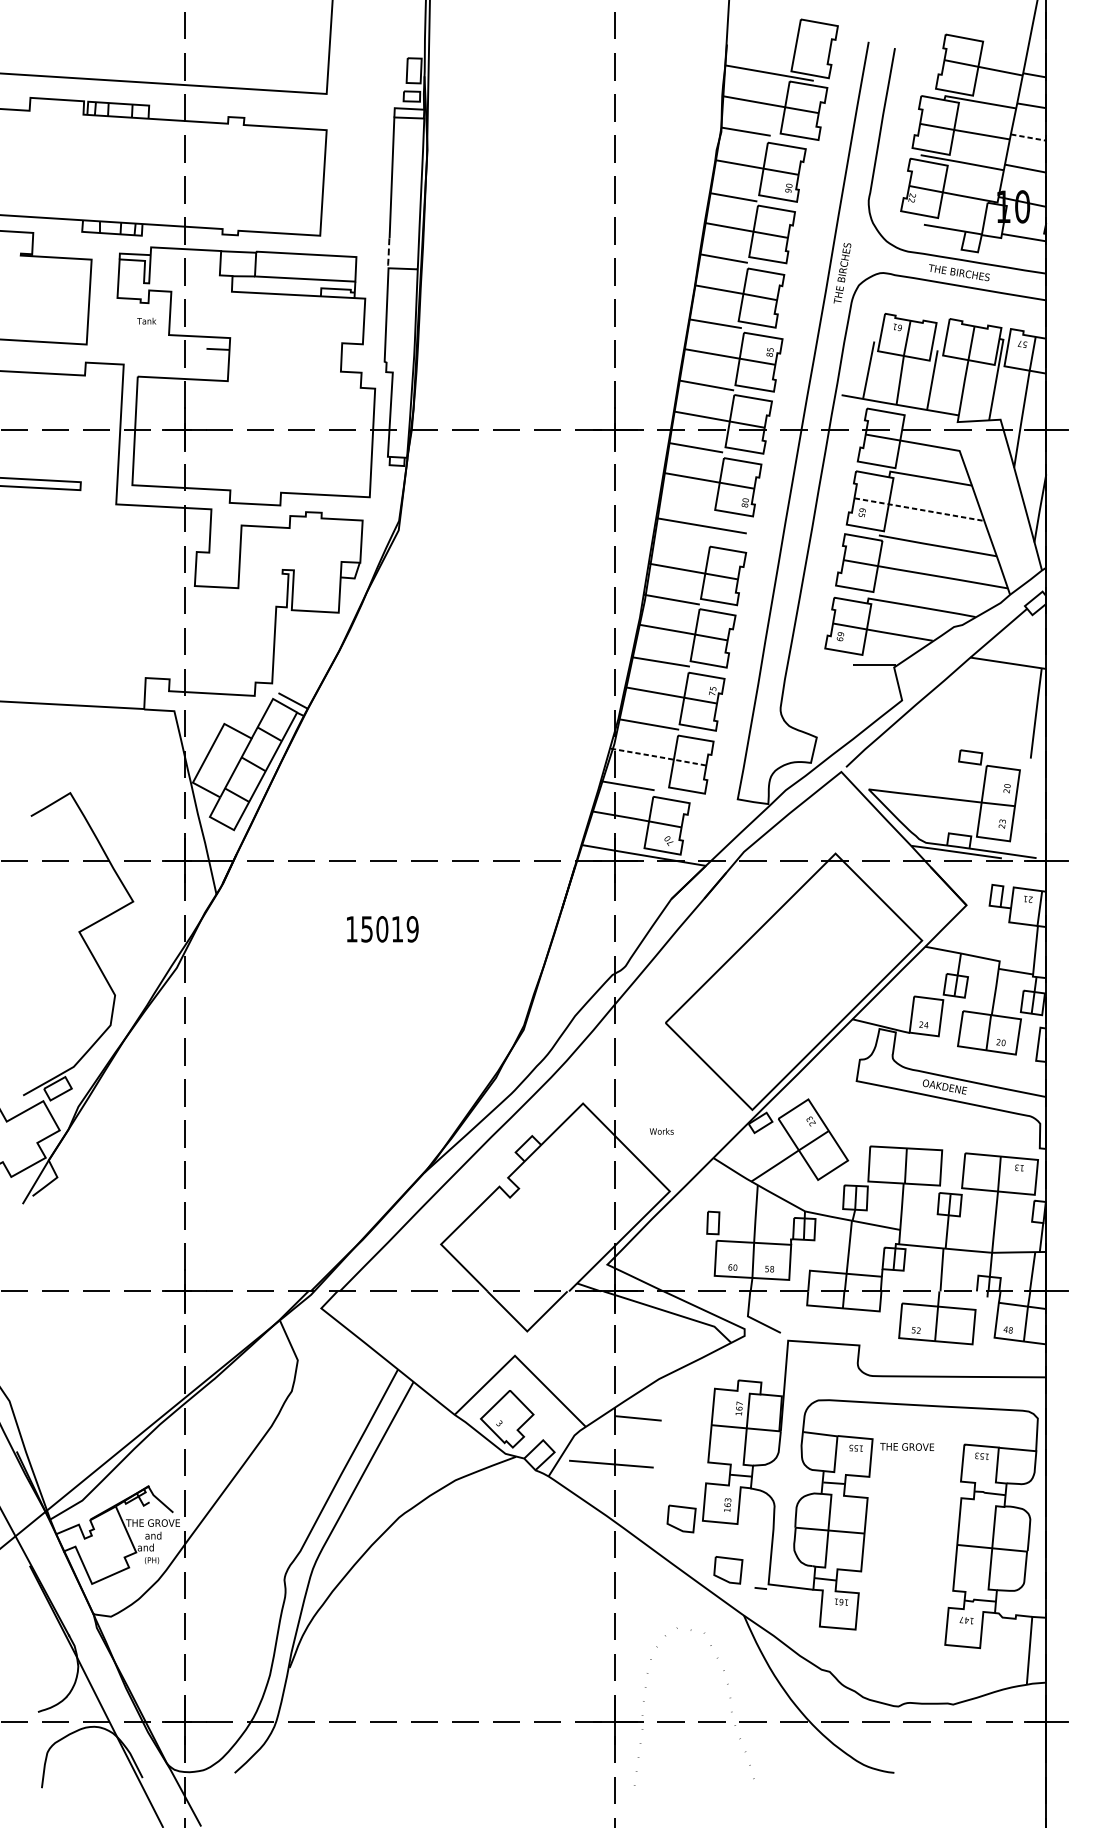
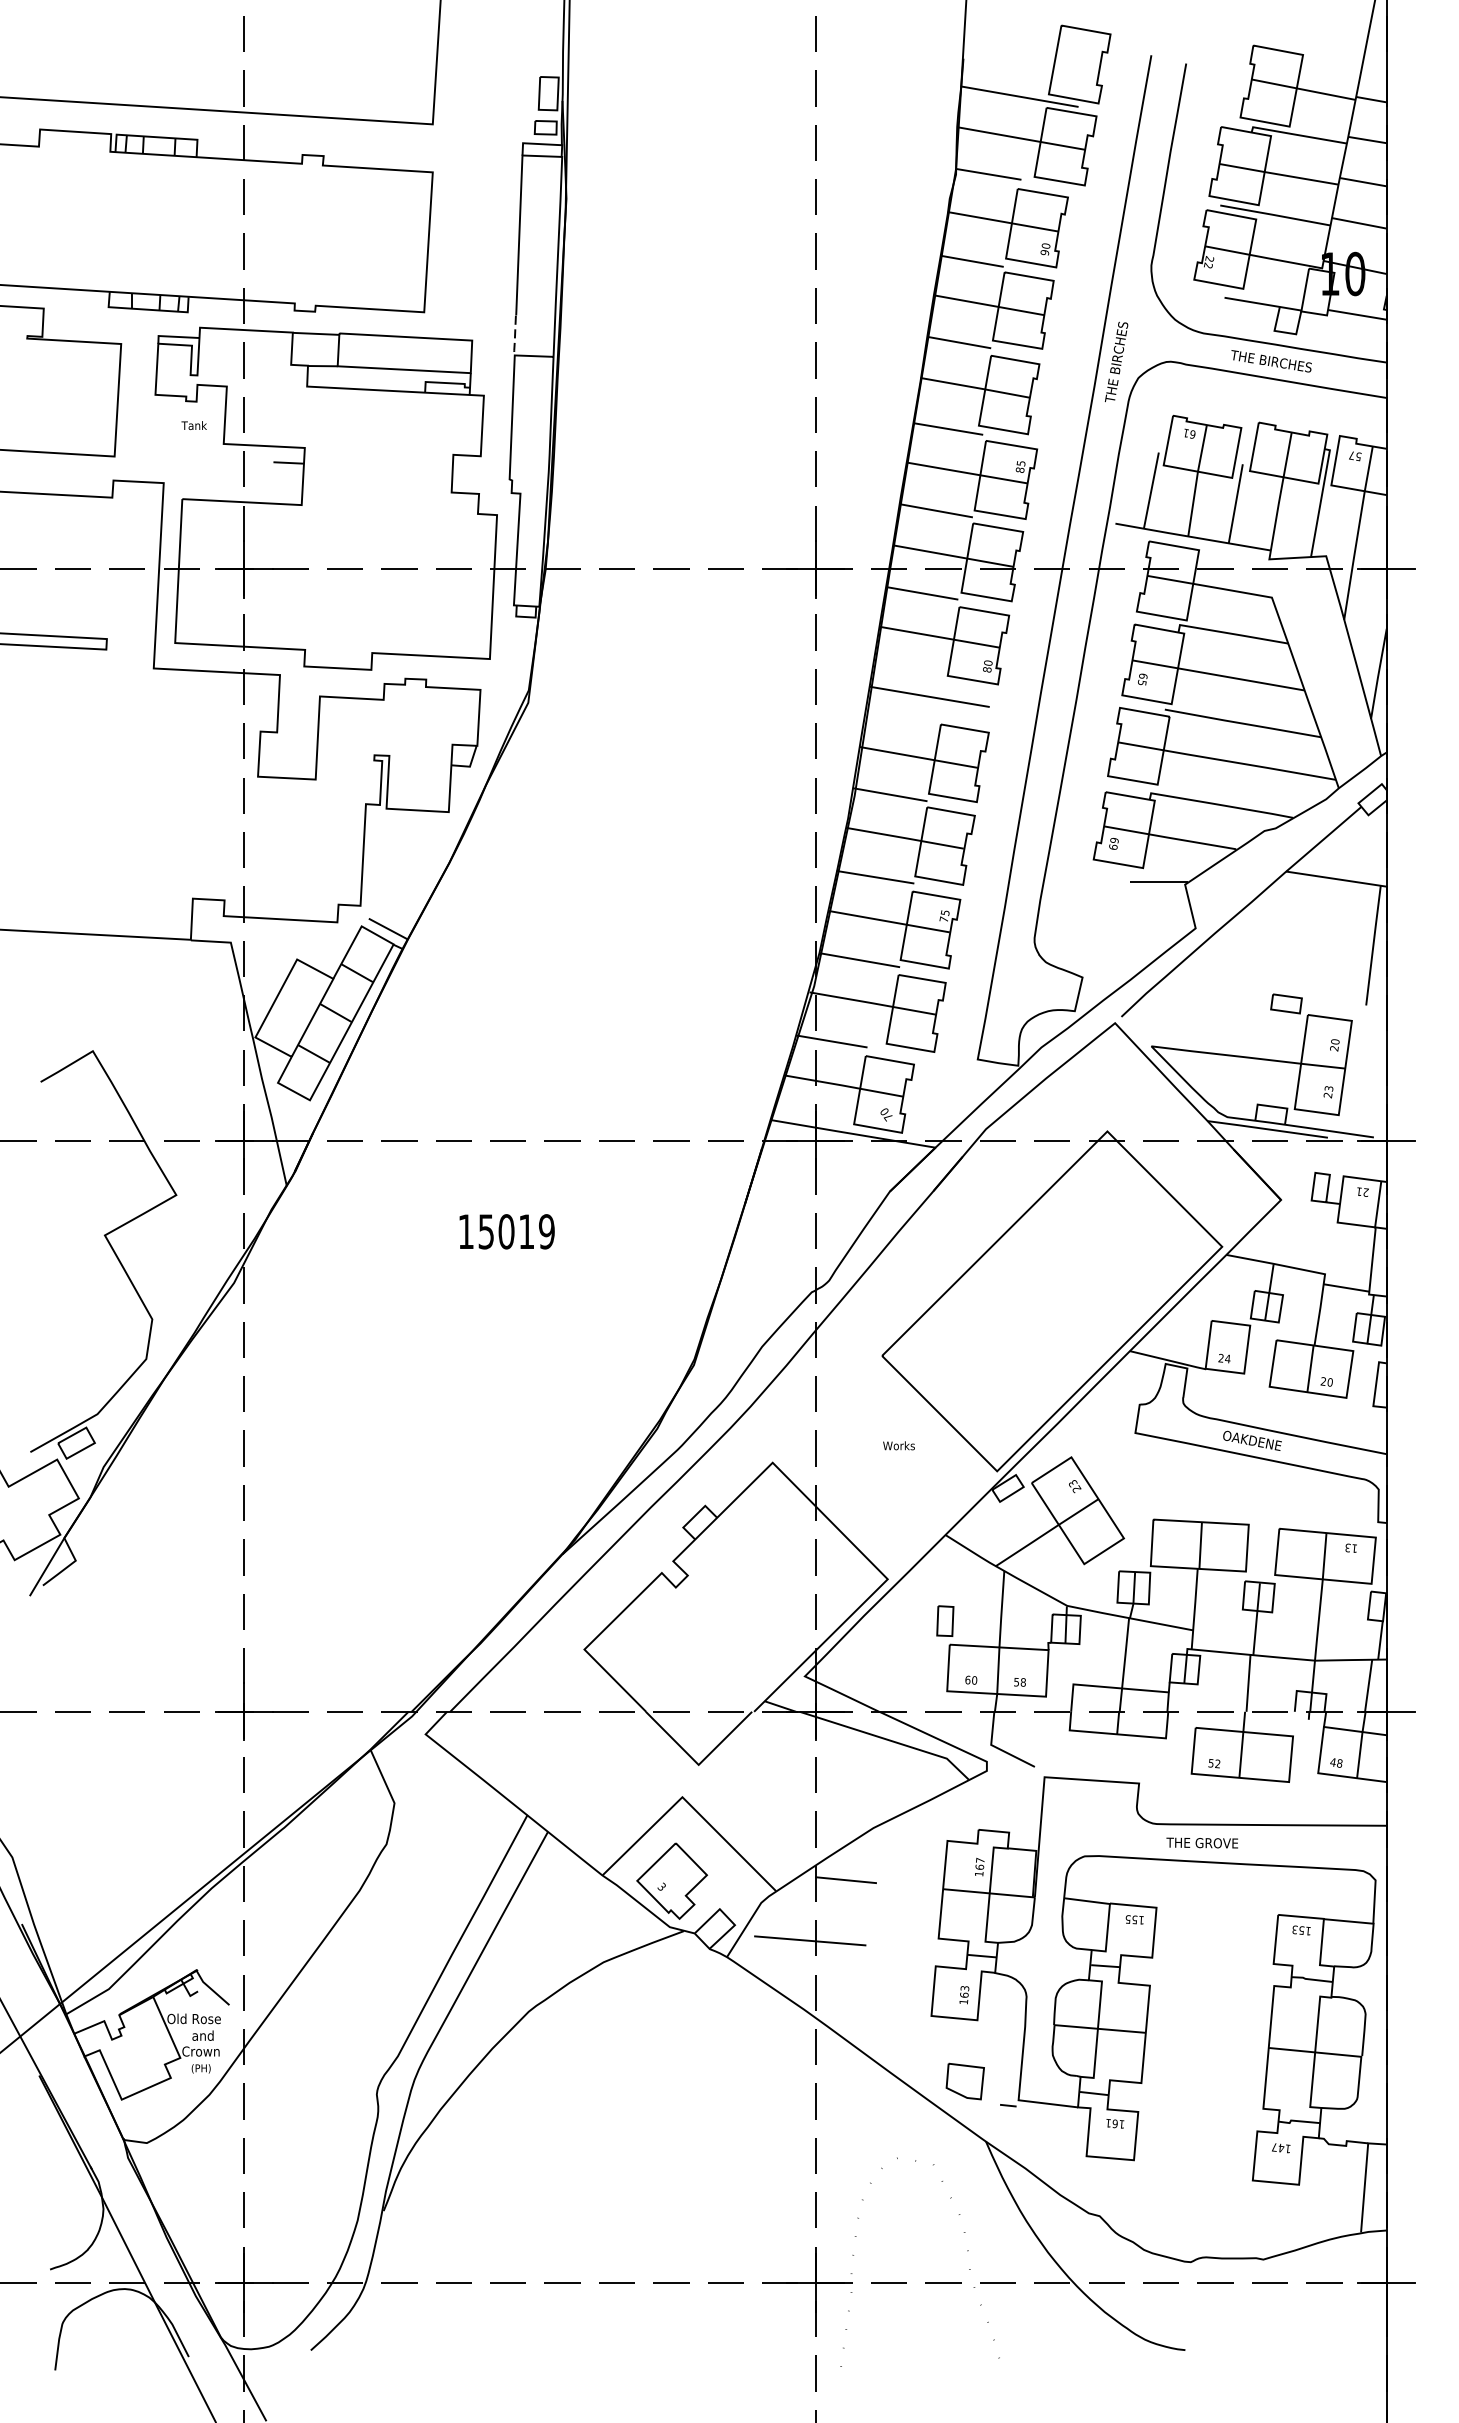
line: (1028, 137) -> (1363, 182), dashed -> solid
line: (919, 509) -> (1218, 675), dashed -> solid
line: (658, 757) -> (872, 1003), dashed -> solid
text: (661, 1131) -> (898, 1445), moved
text: (906, 1446) -> (1201, 1842), moved
part: (680, 1518) -> (902, 2013), removed
text: (152, 1522) -> (202, 2018), THE GROVE -> Old Rose
text: (151, 1547) -> (200, 2051), and -> Crown

